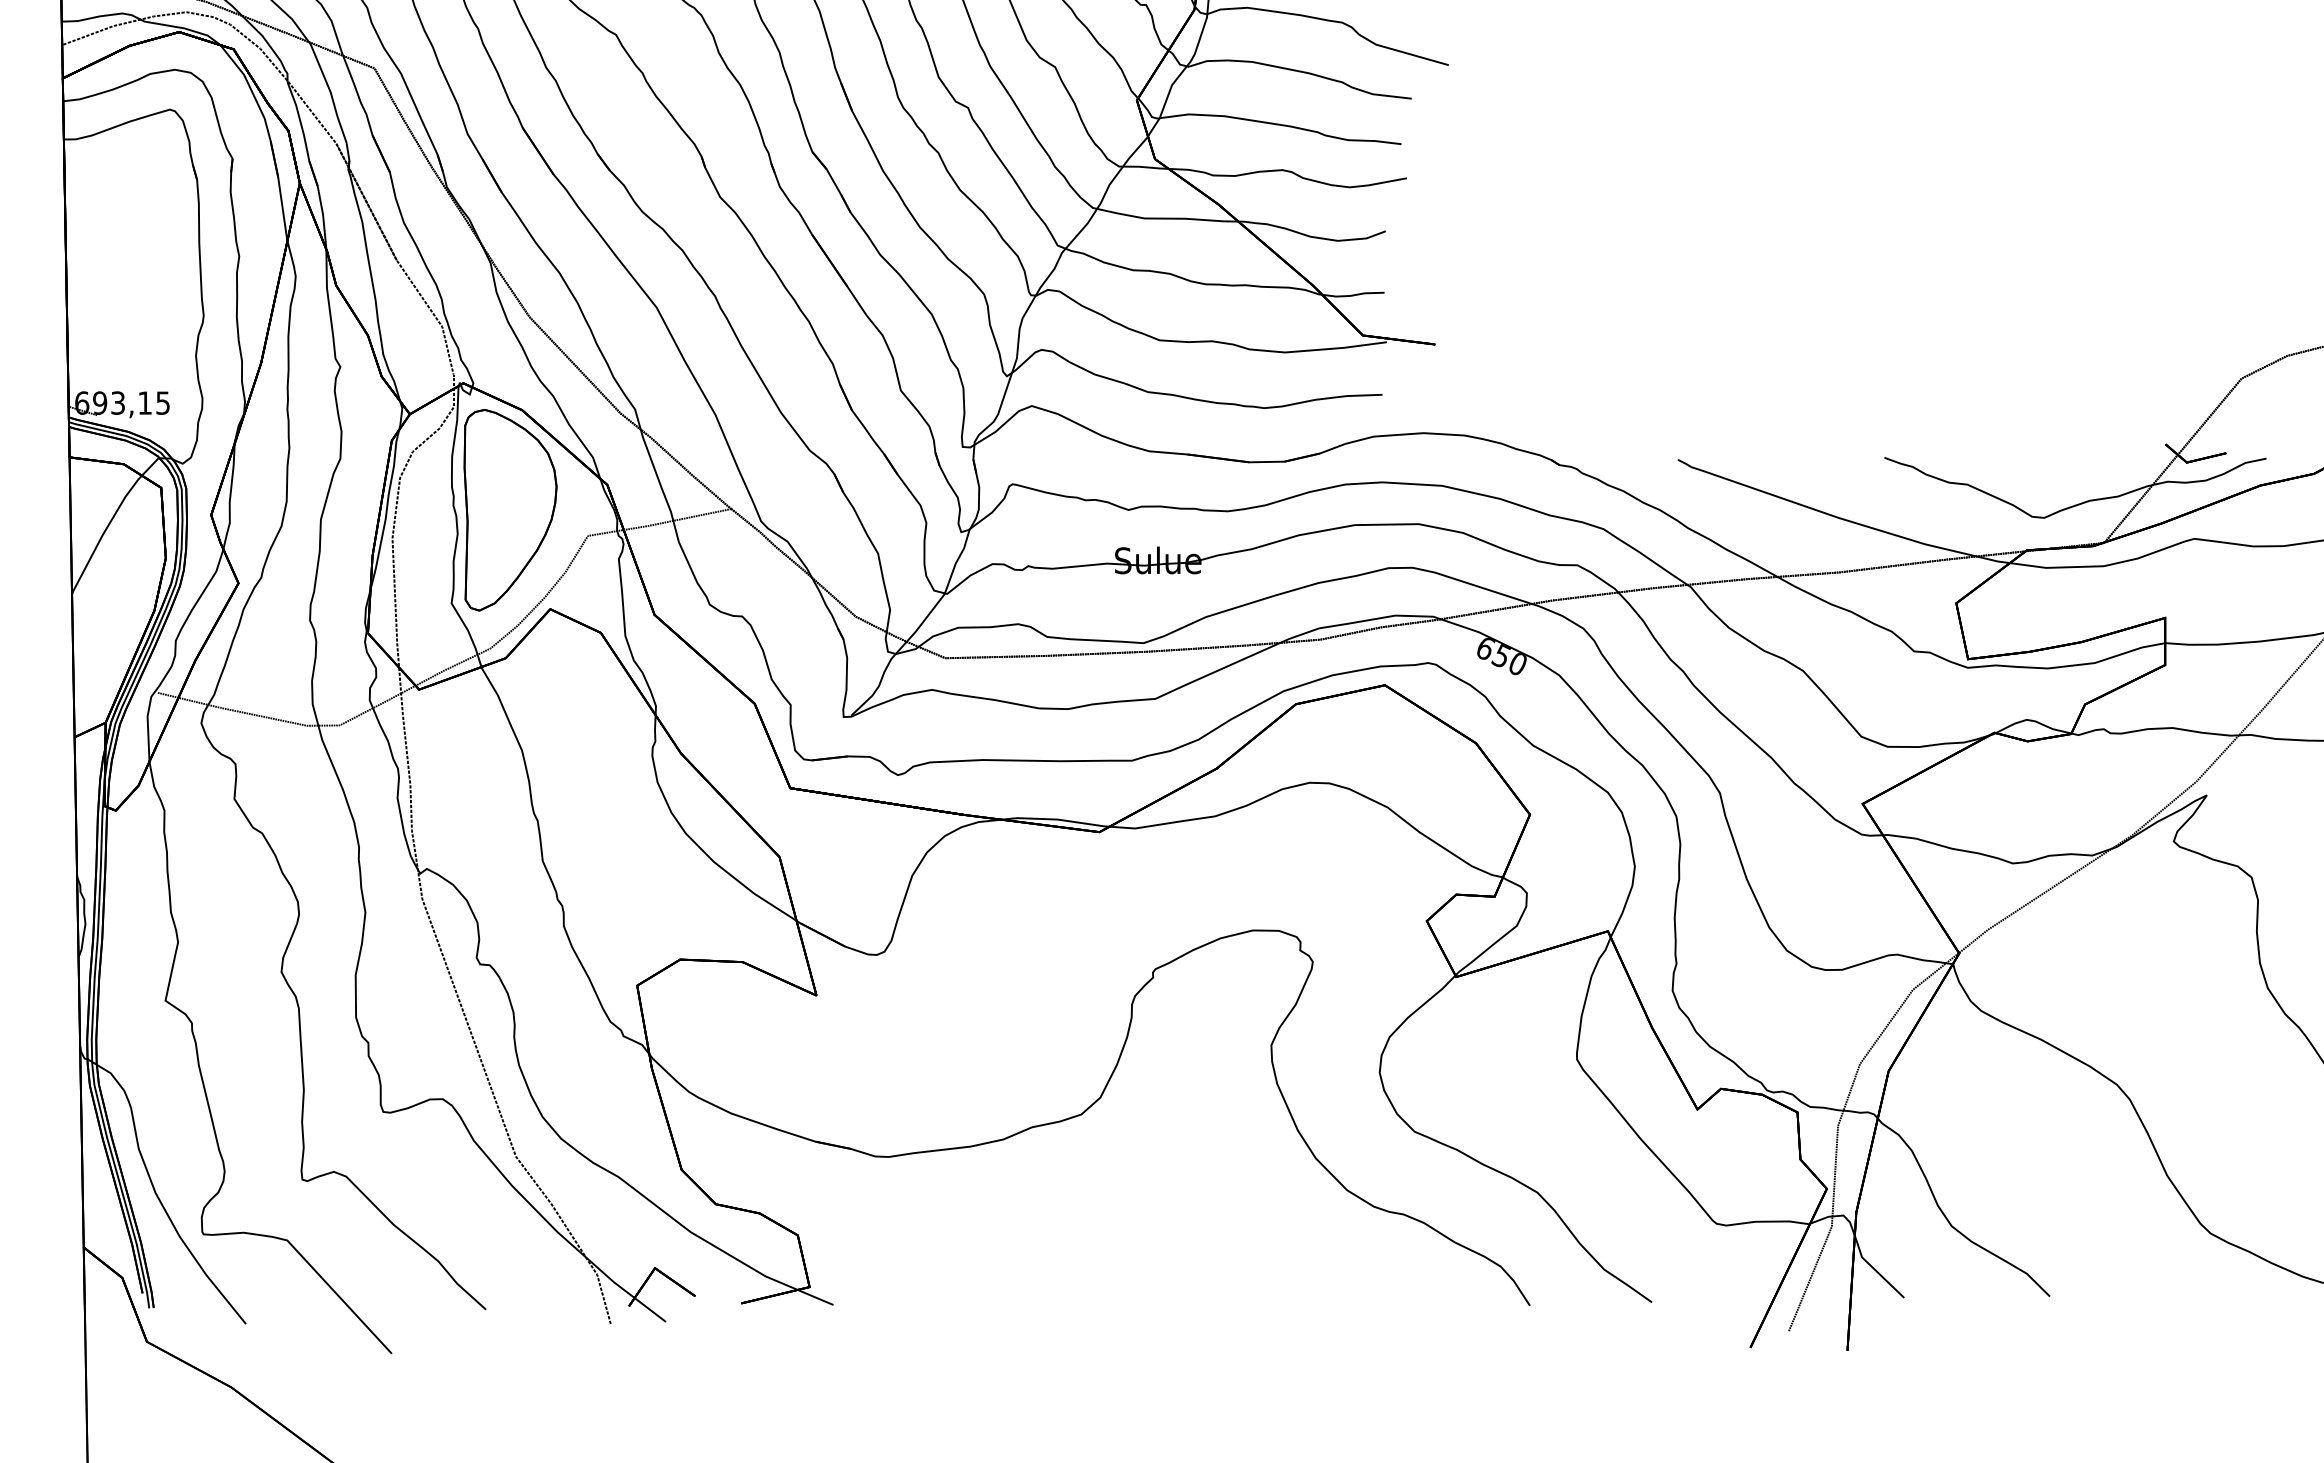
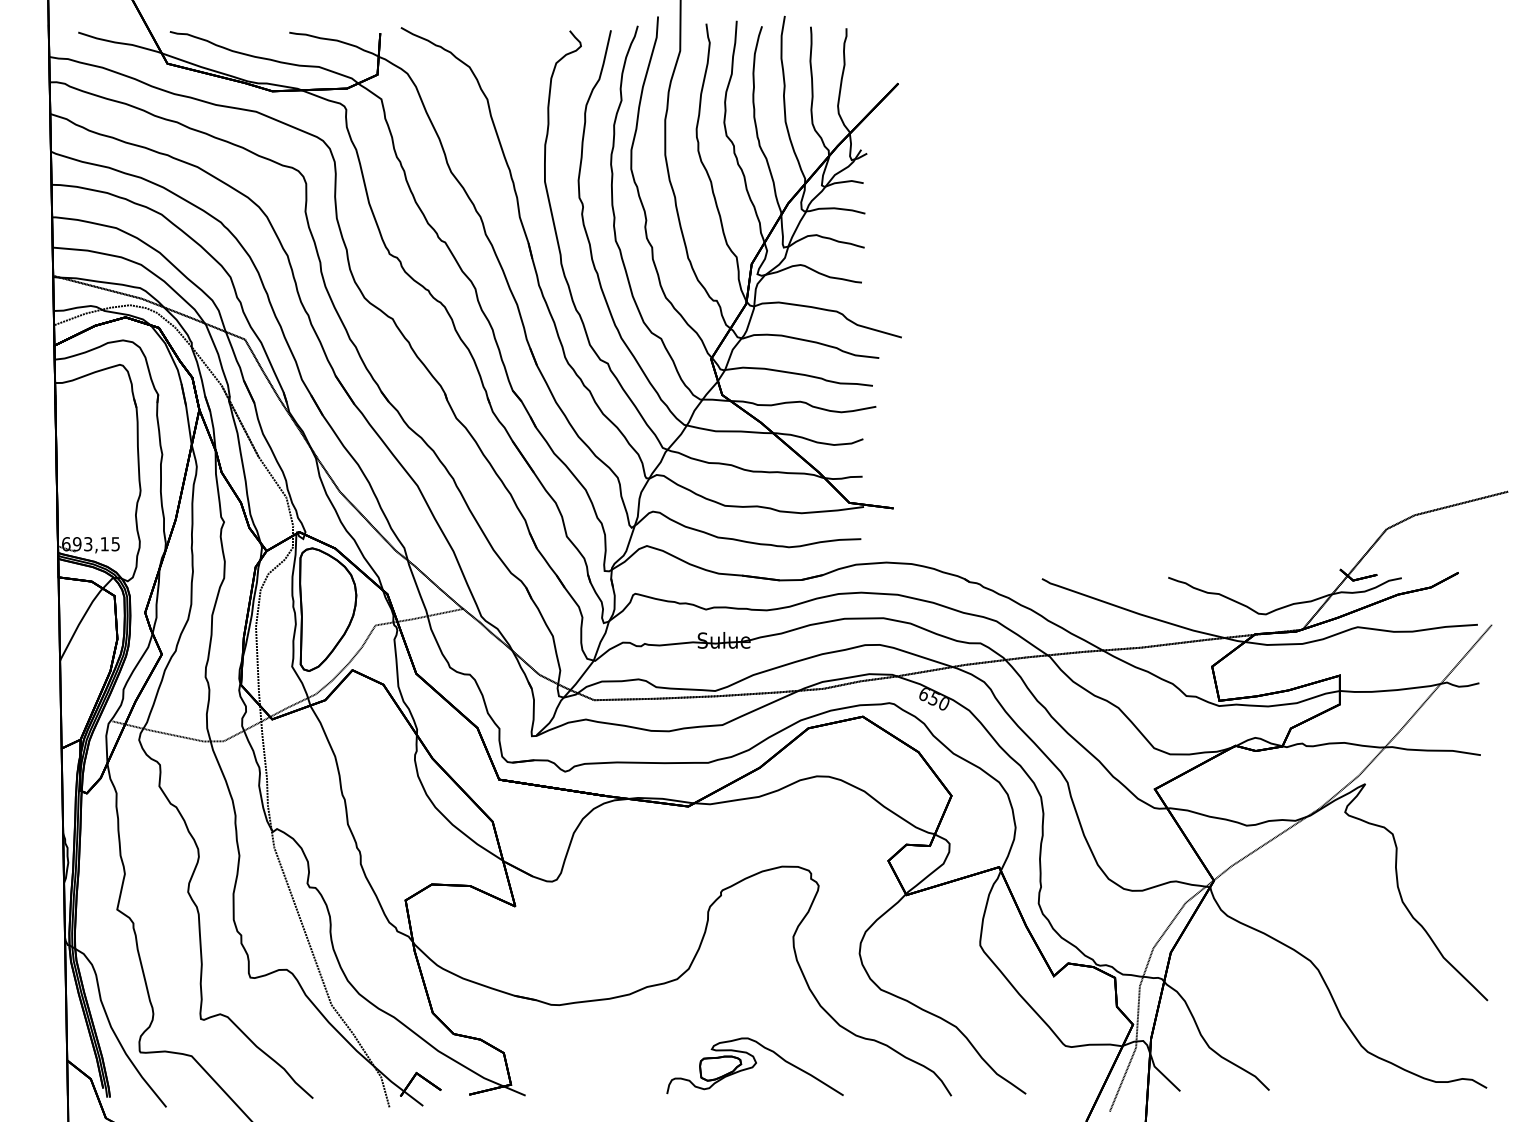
part: (1207, 1257) -> (754, 1066), added

